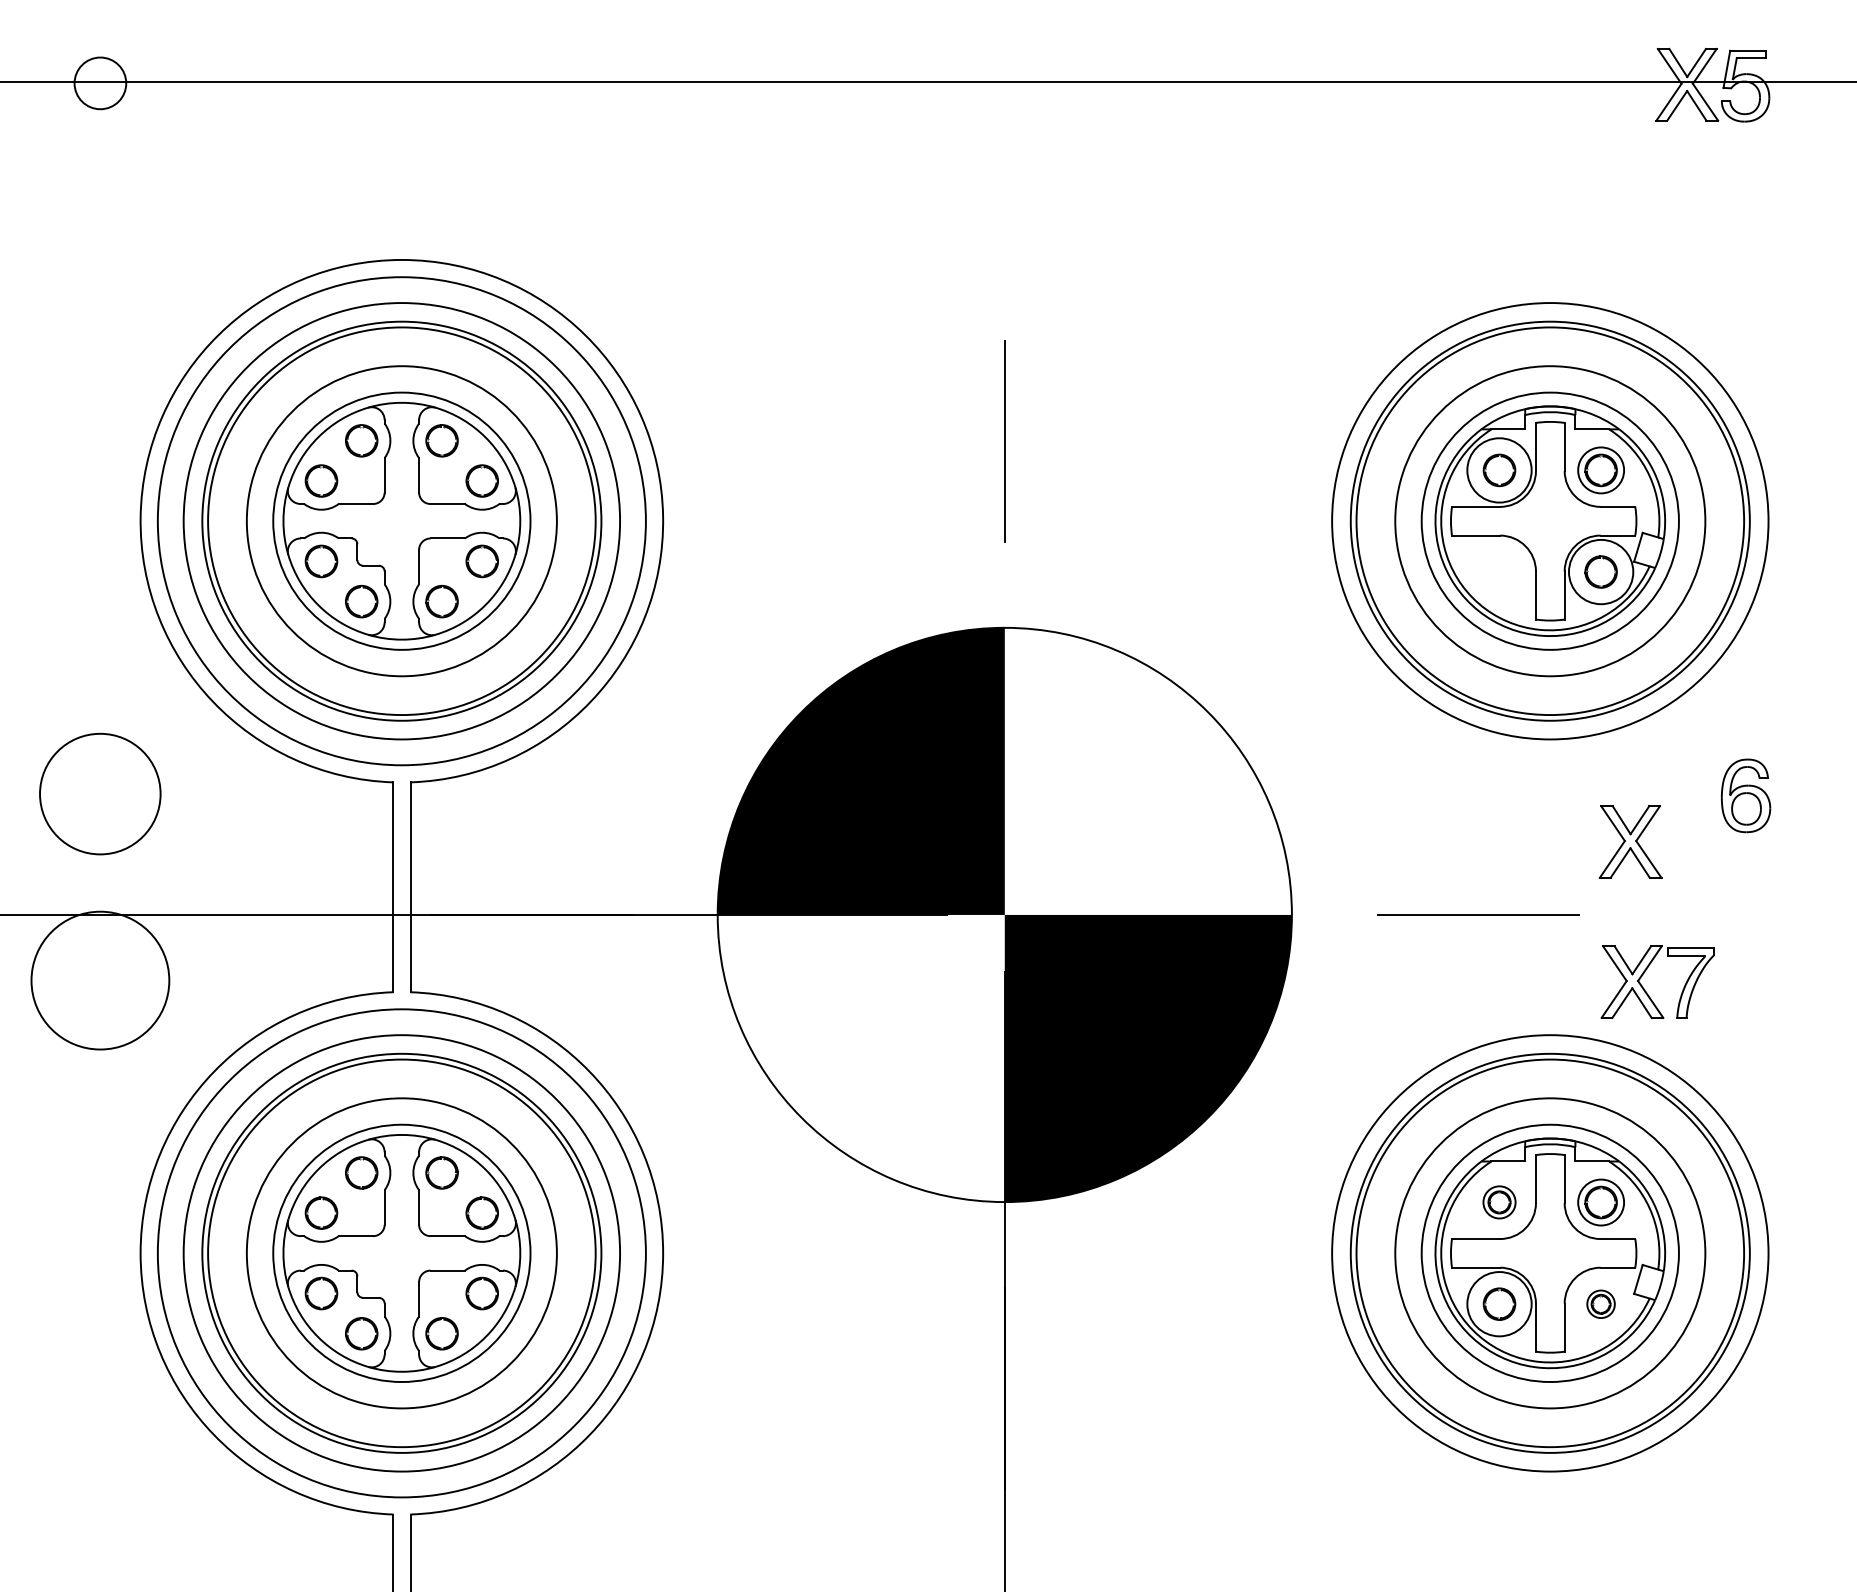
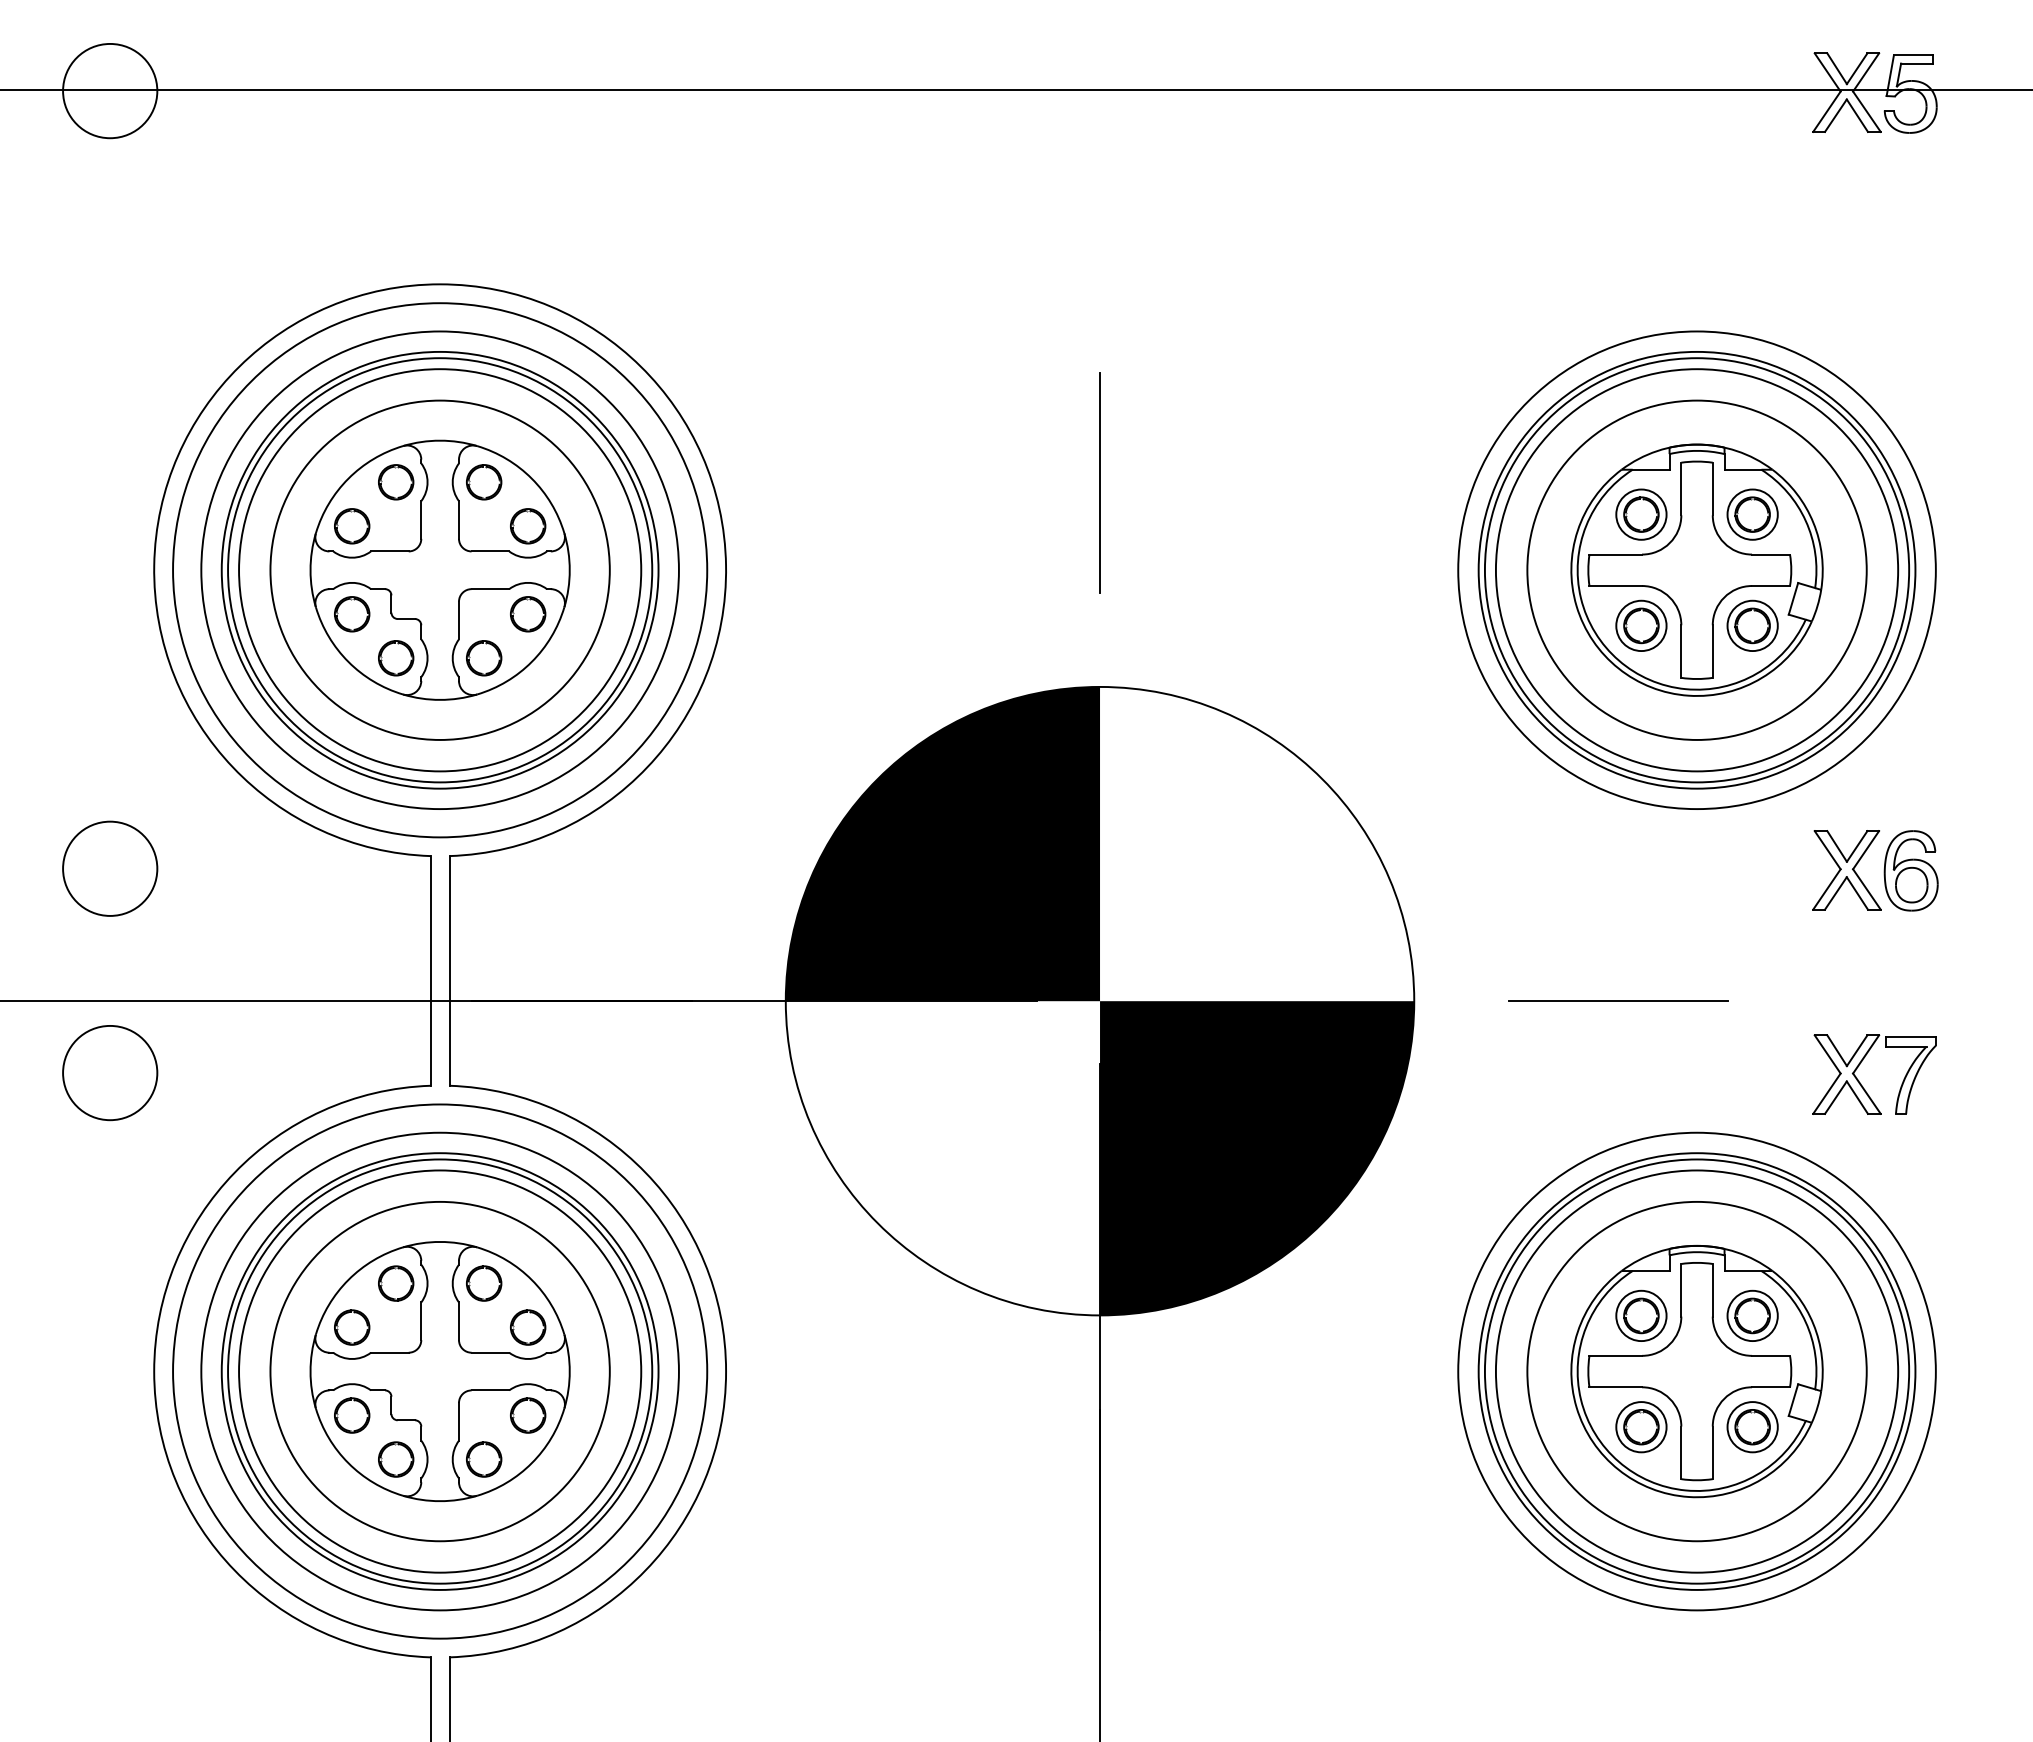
circle: (100, 82) -> (110, 90), size x1.67
circle: (1499, 470) -> (1641, 514), size x0.71
circle: (402, 521) -> (440, 570), size x1.43
circle: (1549, 521) -> (1696, 570), size x1.43
part: (1499, 571) -> (1641, 625), added
circle: (1600, 571) -> (1752, 625), size x0.71
circle: (100, 793) -> (110, 868), size x0.71
part: (1630, 842) -> (1846, 870), moved
circle: (100, 980) -> (110, 1072), size x0.62
part: (1645, 990) -> (1861, 1083), moved
part: (1499, 1202) -> (1641, 1315), size x1.43
circle: (402, 1253) -> (440, 1371), size x1.43
circle: (1549, 1253) -> (1696, 1371), size x1.43
circle: (1499, 1304) -> (1641, 1427), size x0.71
part: (1600, 1304) -> (1752, 1427), size x1.67

